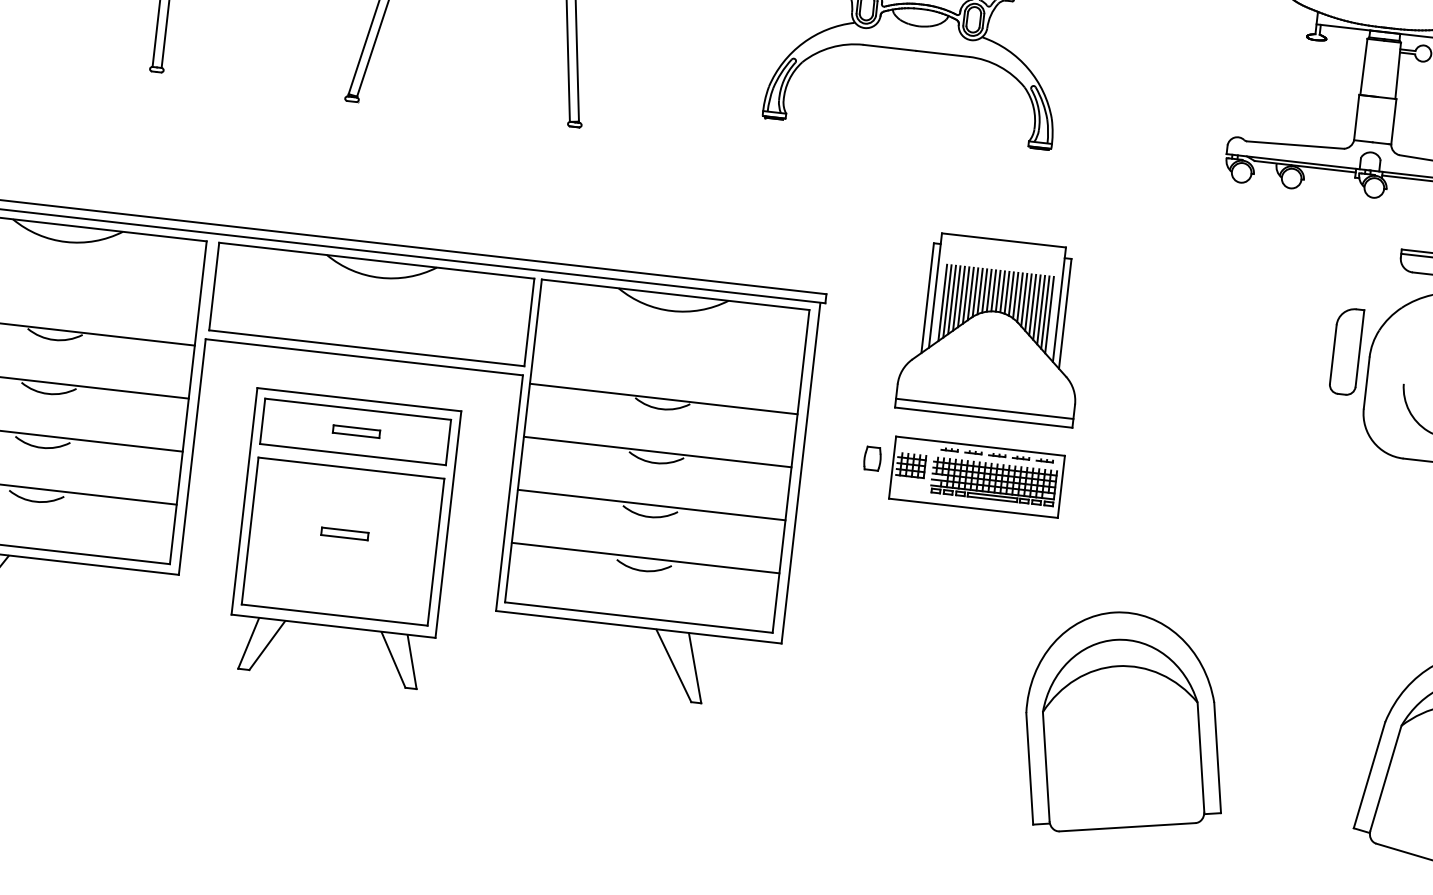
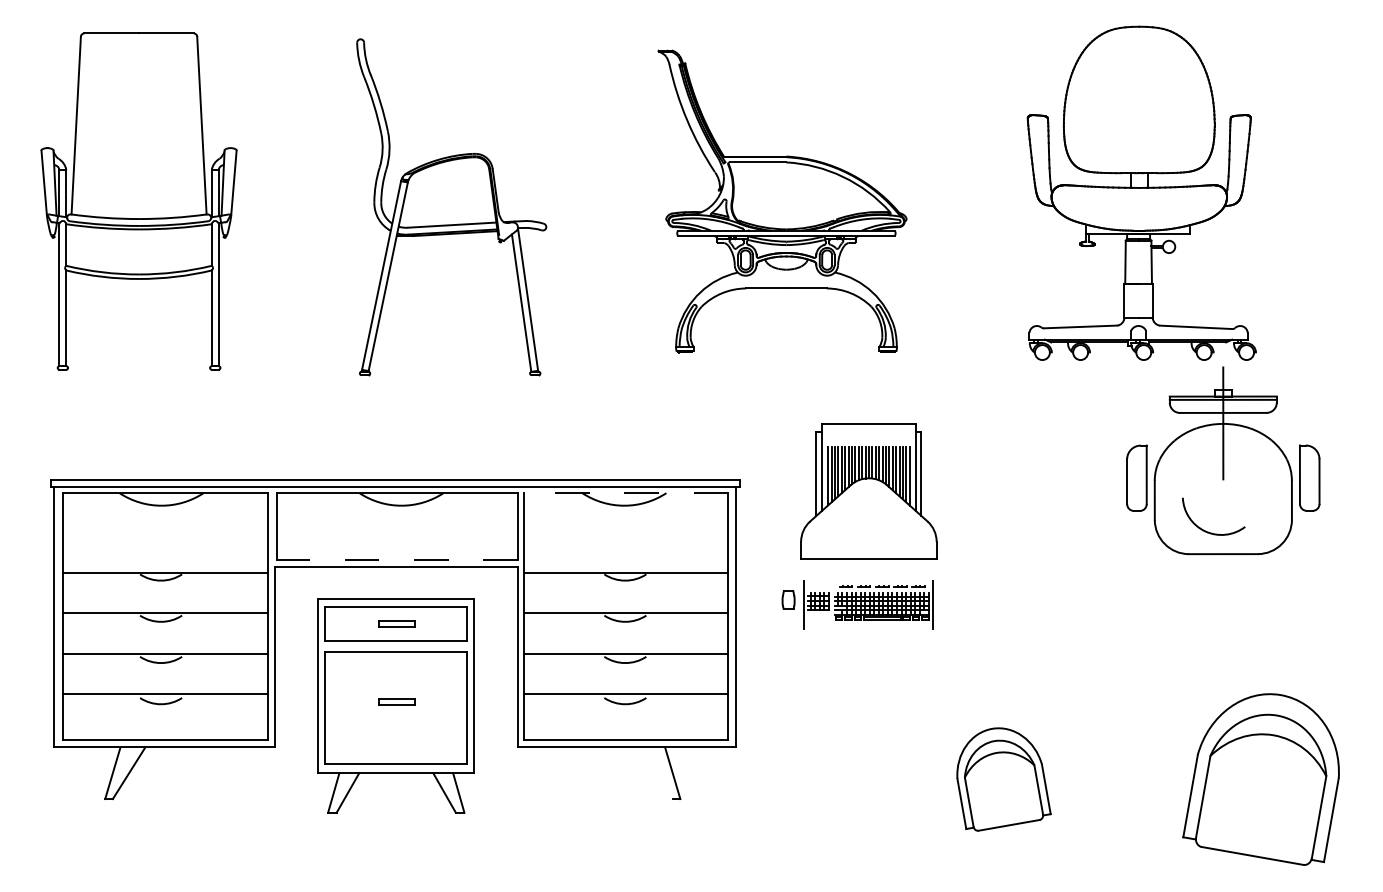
line: (675, 295) -> (625, 493), solid -> dashed
line: (366, 348) -> (397, 560), solid -> dashed
line: (984, 408) -> (868, 552), removed
line: (979, 446) -> (868, 581), removed
line: (972, 508) -> (868, 628), removed
line: (673, 666) -> (656, 773), removed
part: (1127, 725) -> (1003, 779), size x0.6

